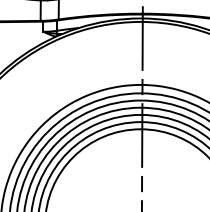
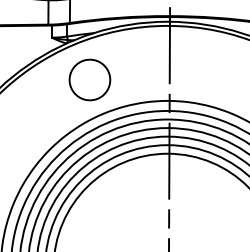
part: (75, 67) -> (89, 80), added

